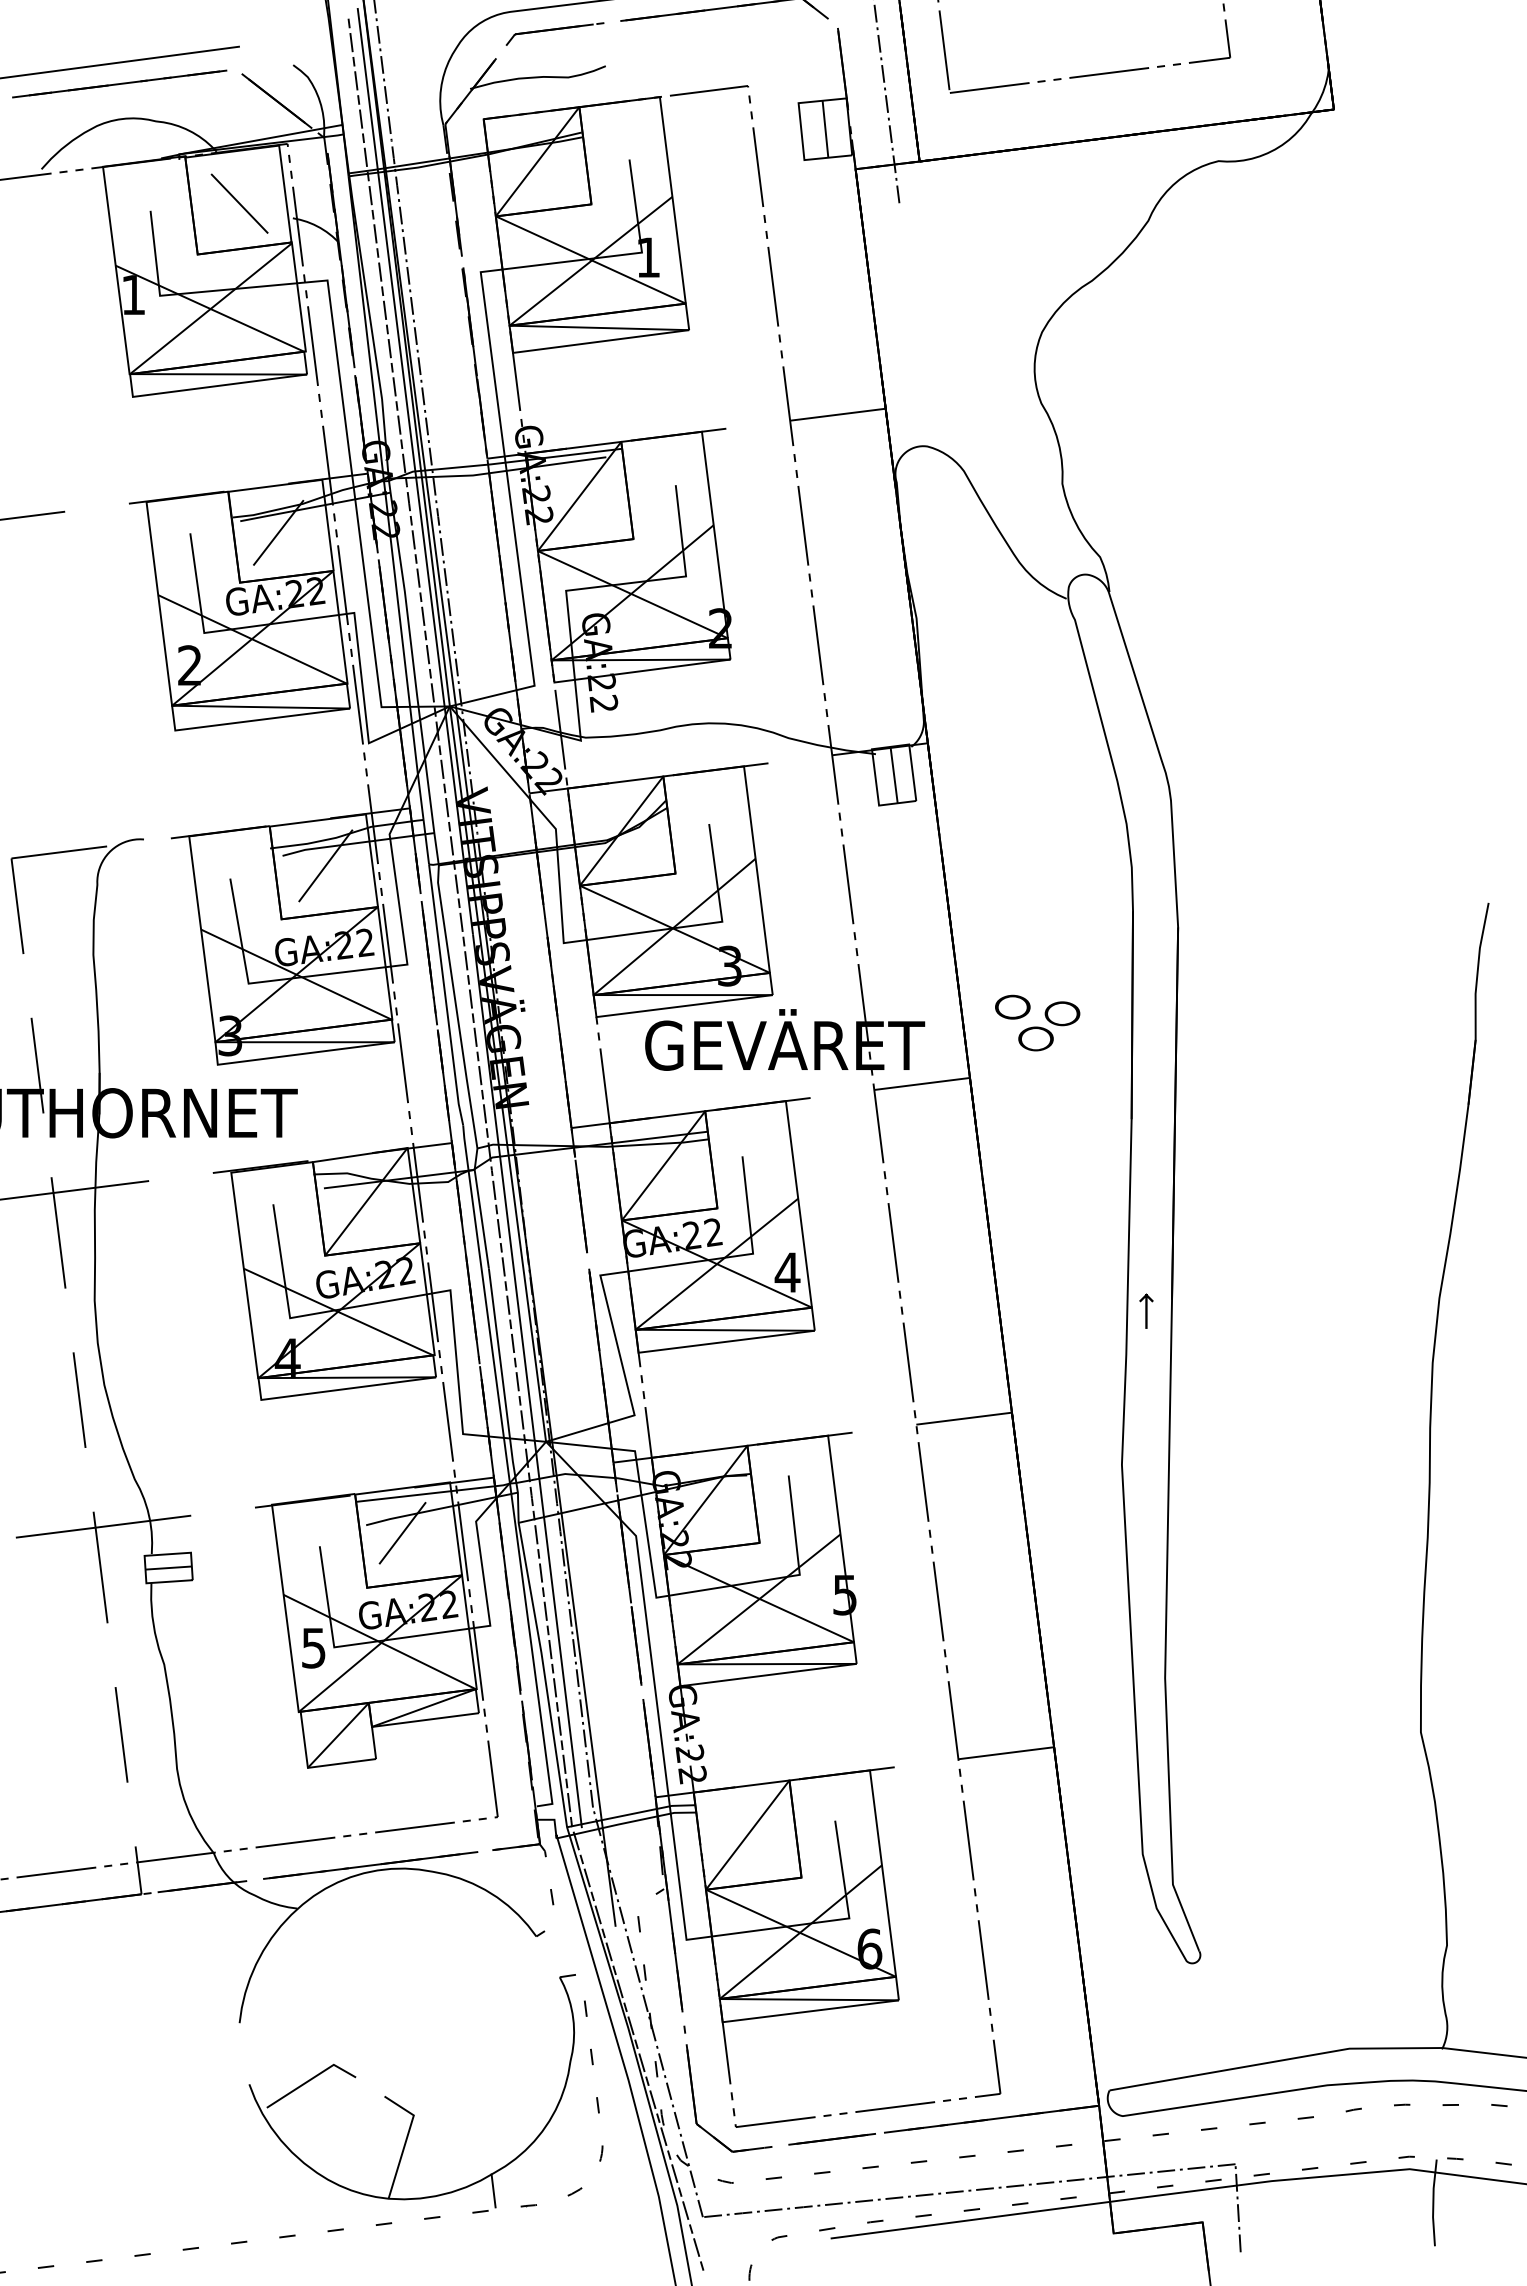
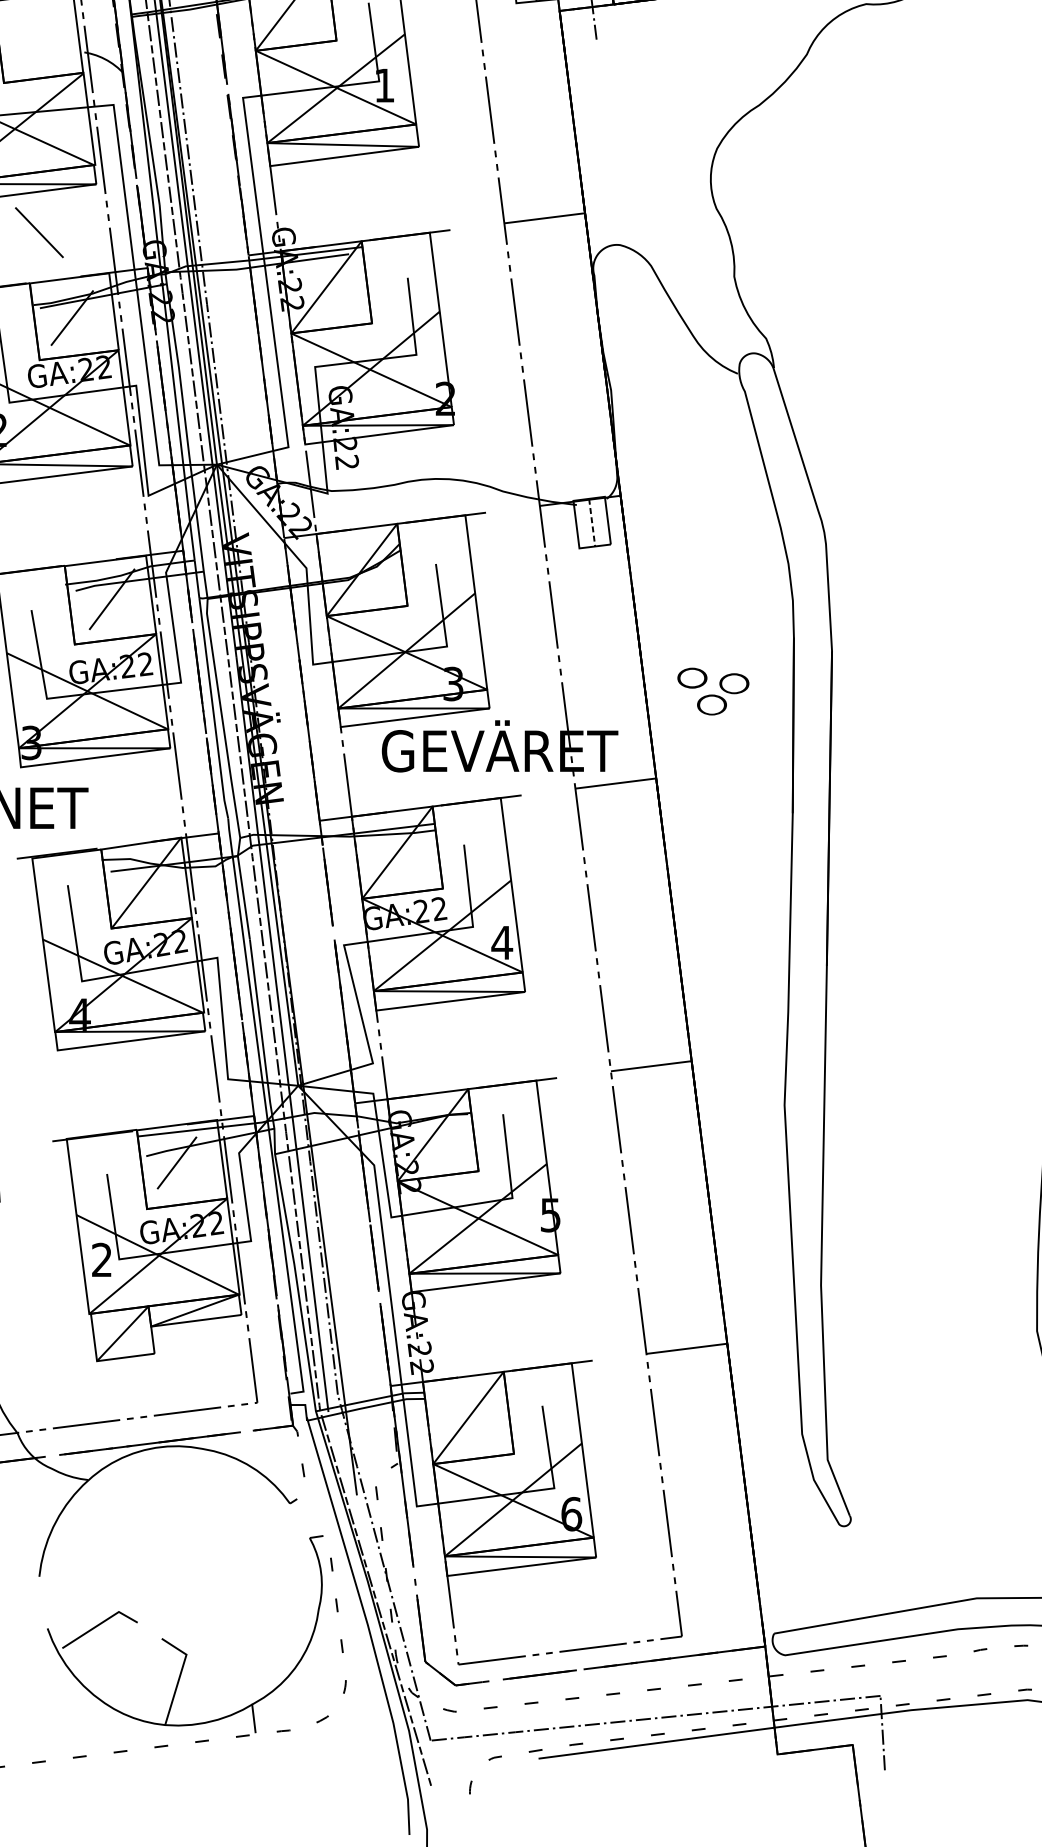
line: (239, 203) -> (39, 232), moved
line: (894, 775) -> (592, 523), solid -> dashed
part: (1037, 1022) -> (713, 691), moved
part: (1146, 1310) -> (805, 974), removed
text: (313, 1647) -> (101, 1259), 5 -> 2

